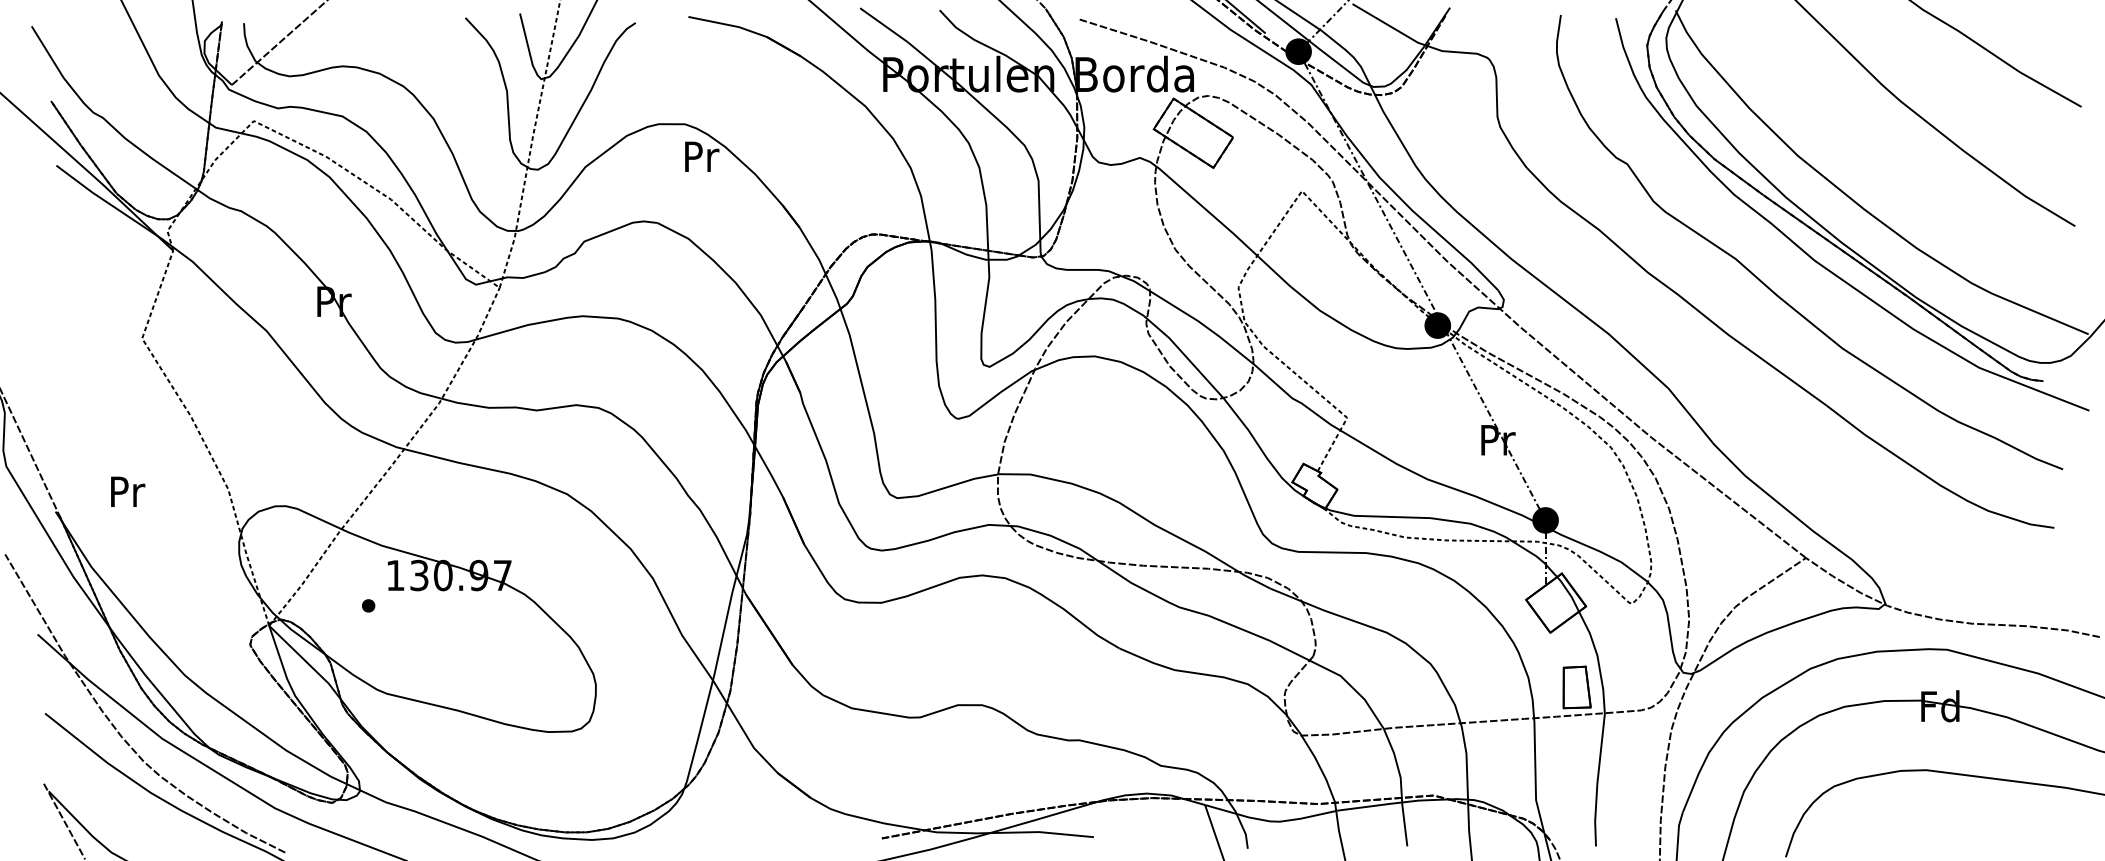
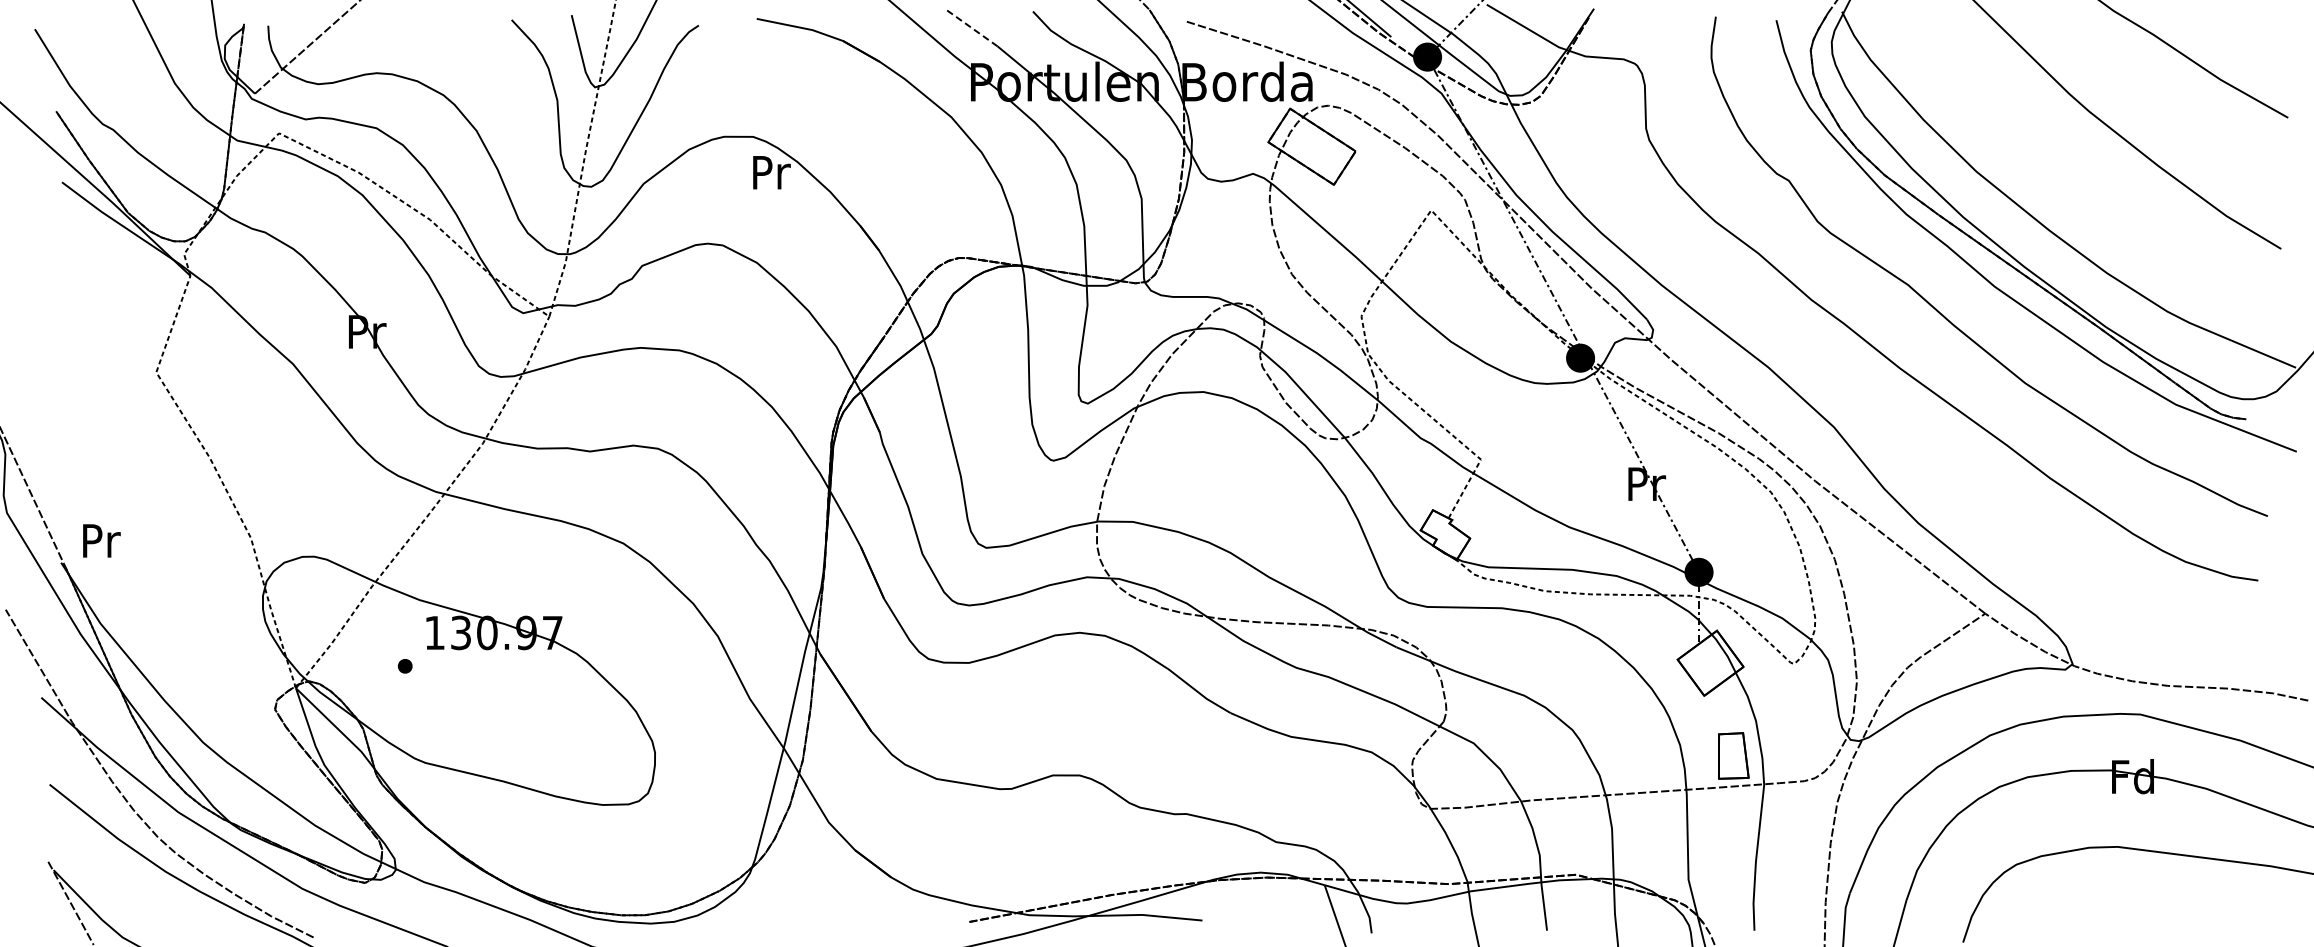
line: (883, 24) -> (971, 27), solid -> dashed
text: (127, 491) -> (101, 540), moved

